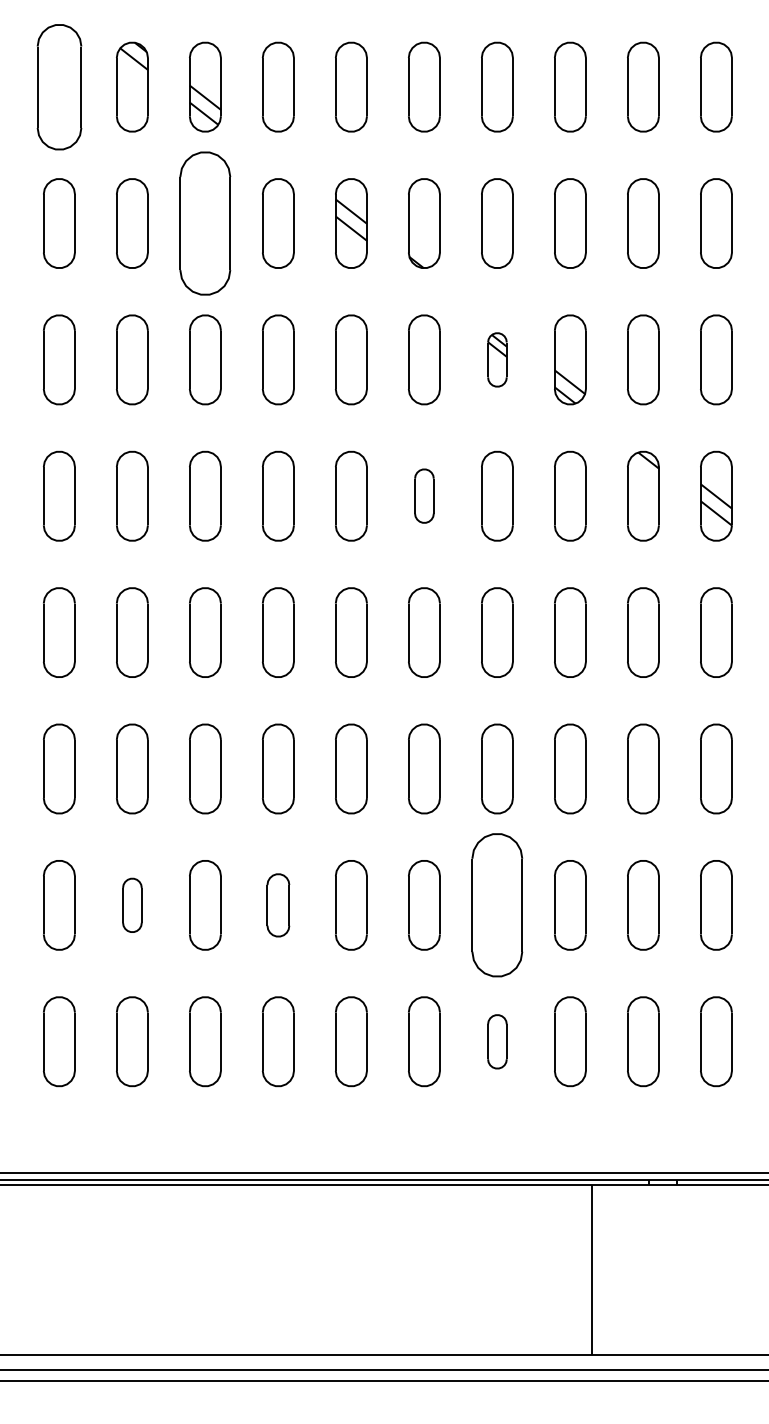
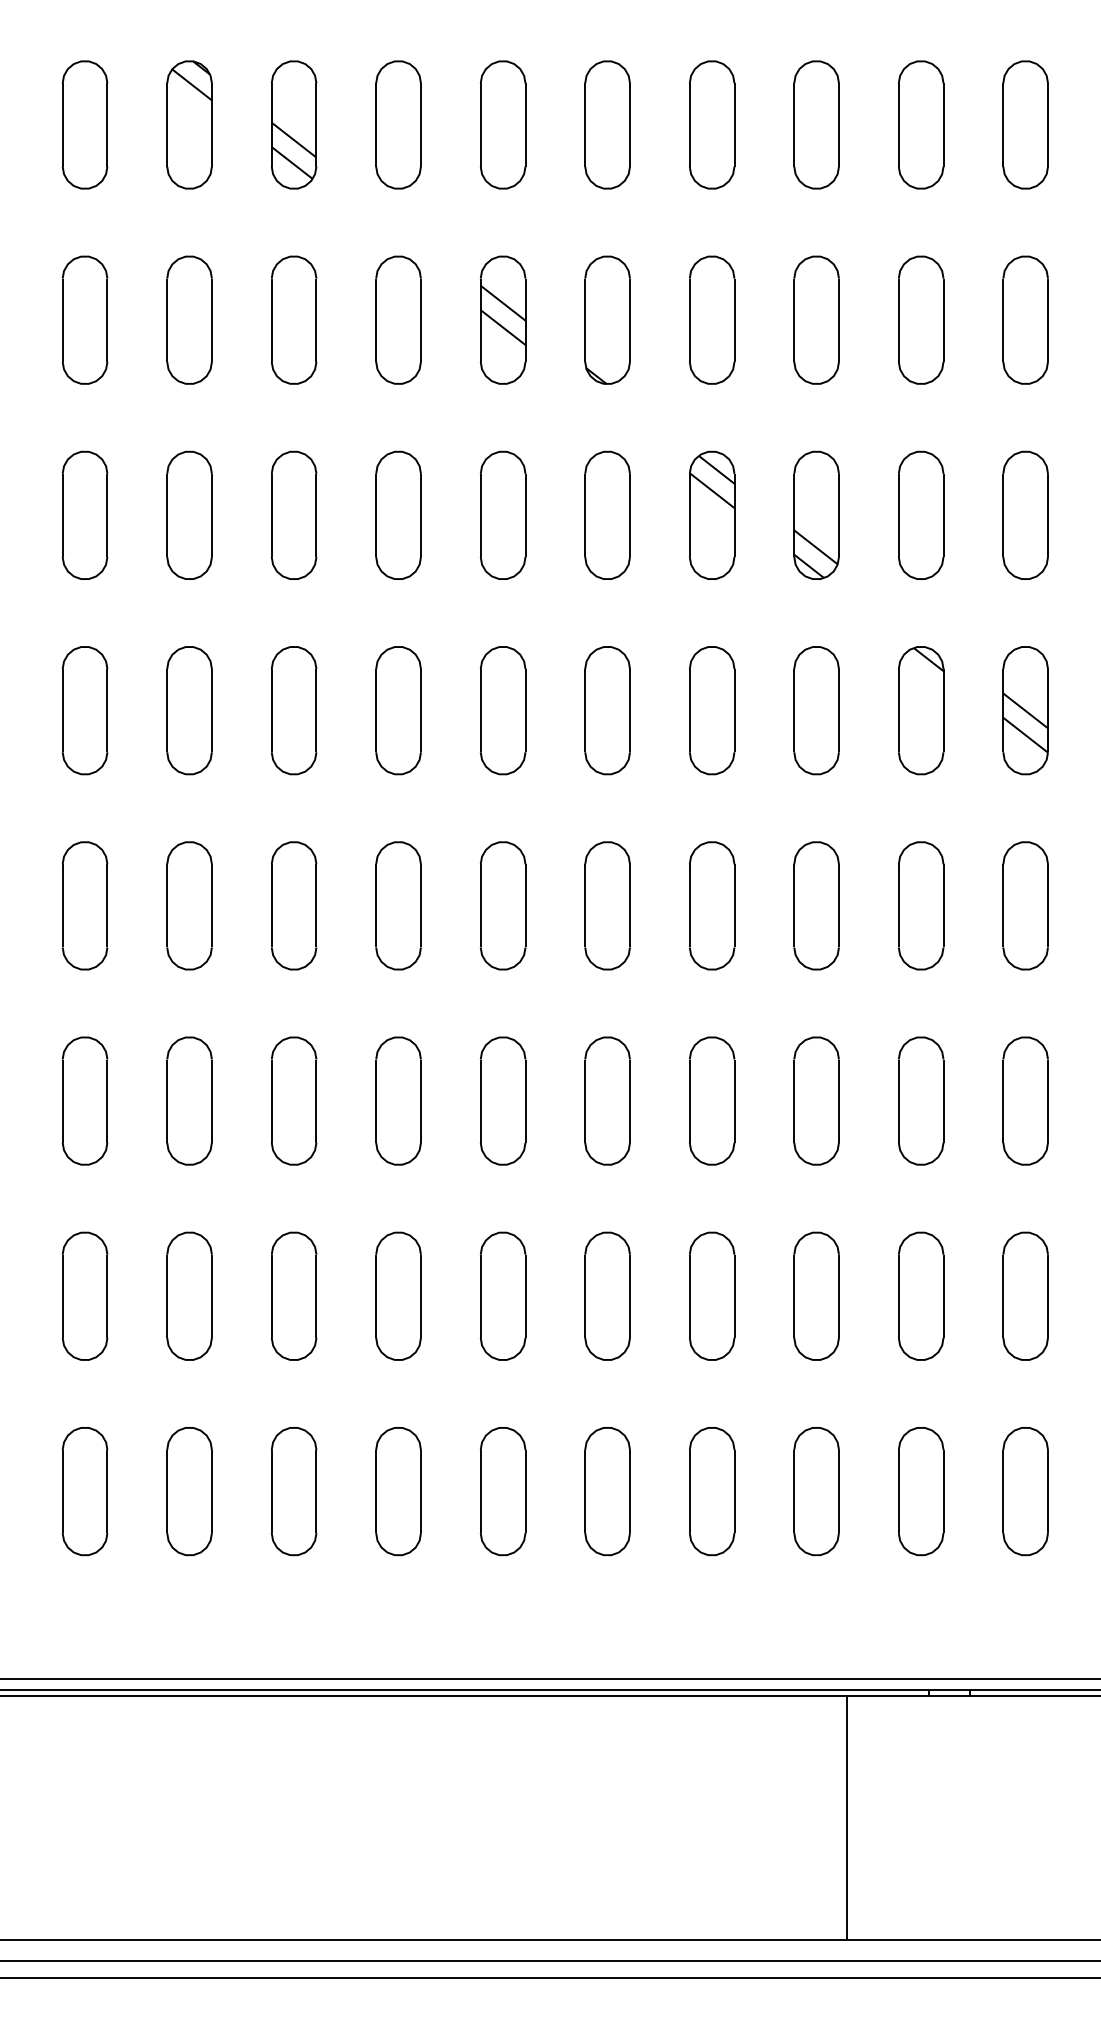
part: (58, 86) -> (83, 124), size x0.71
part: (205, 223) -> (294, 320), size x0.62
part: (497, 359) -> (712, 514), size x1.67
part: (424, 495) -> (607, 709), size x1.67
part: (132, 905) -> (189, 1296), size x1.67
part: (278, 905) -> (398, 1296), size x1.43
part: (497, 905) -> (712, 1296), size x0.62
part: (497, 1041) -> (712, 1491), size x1.67

